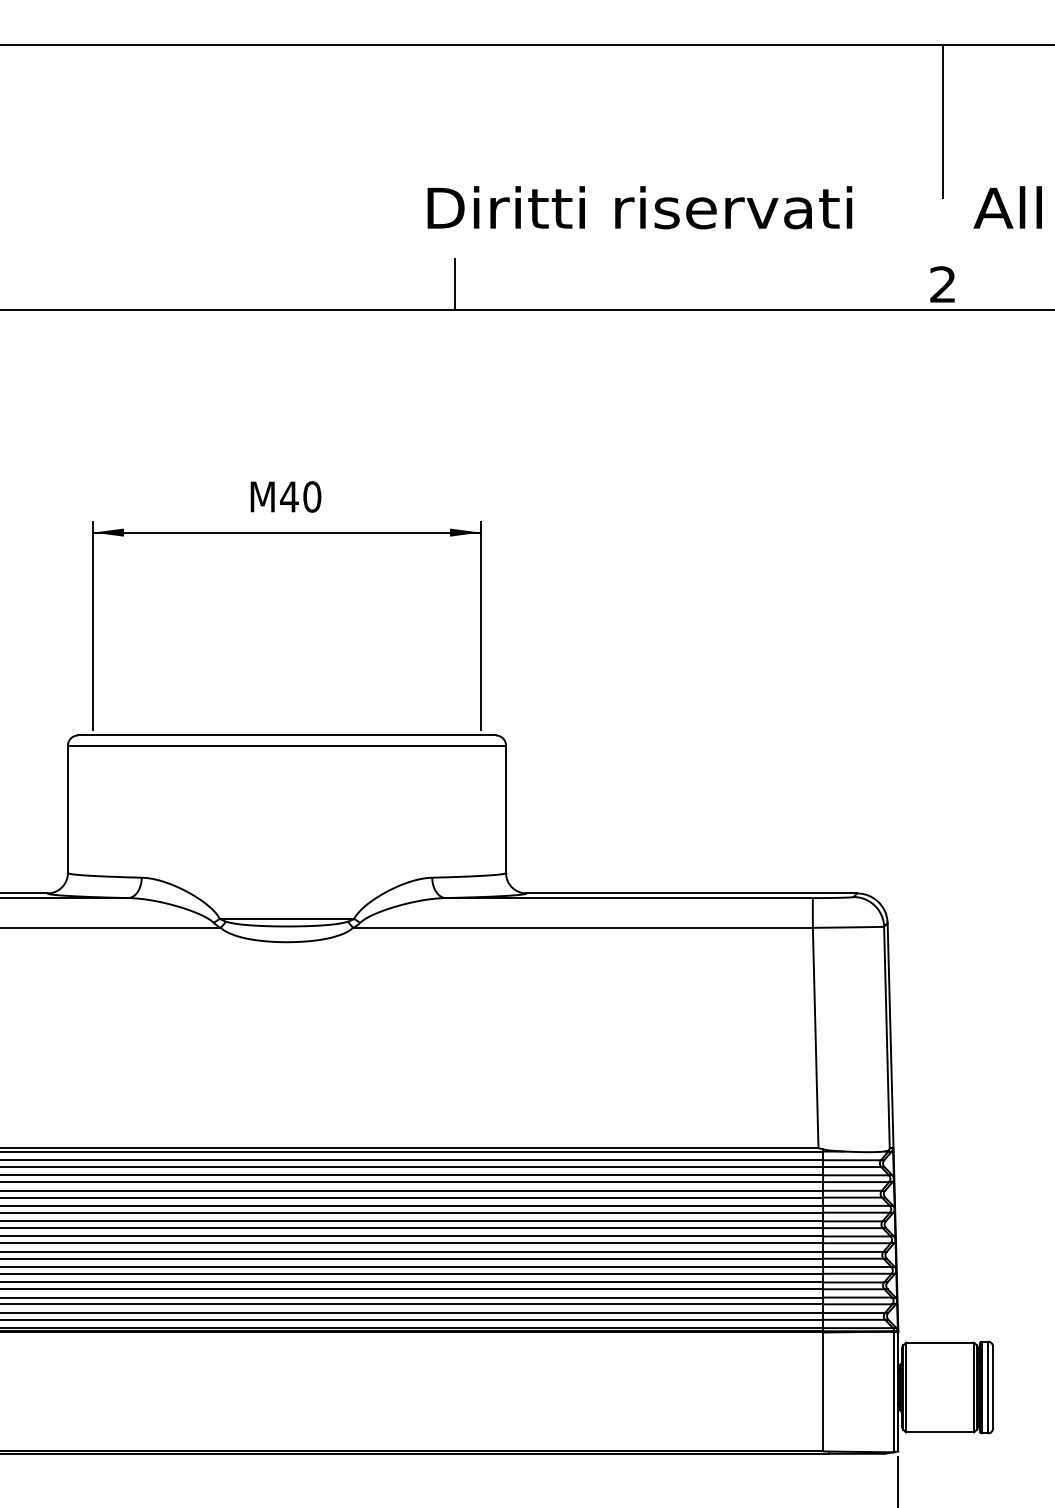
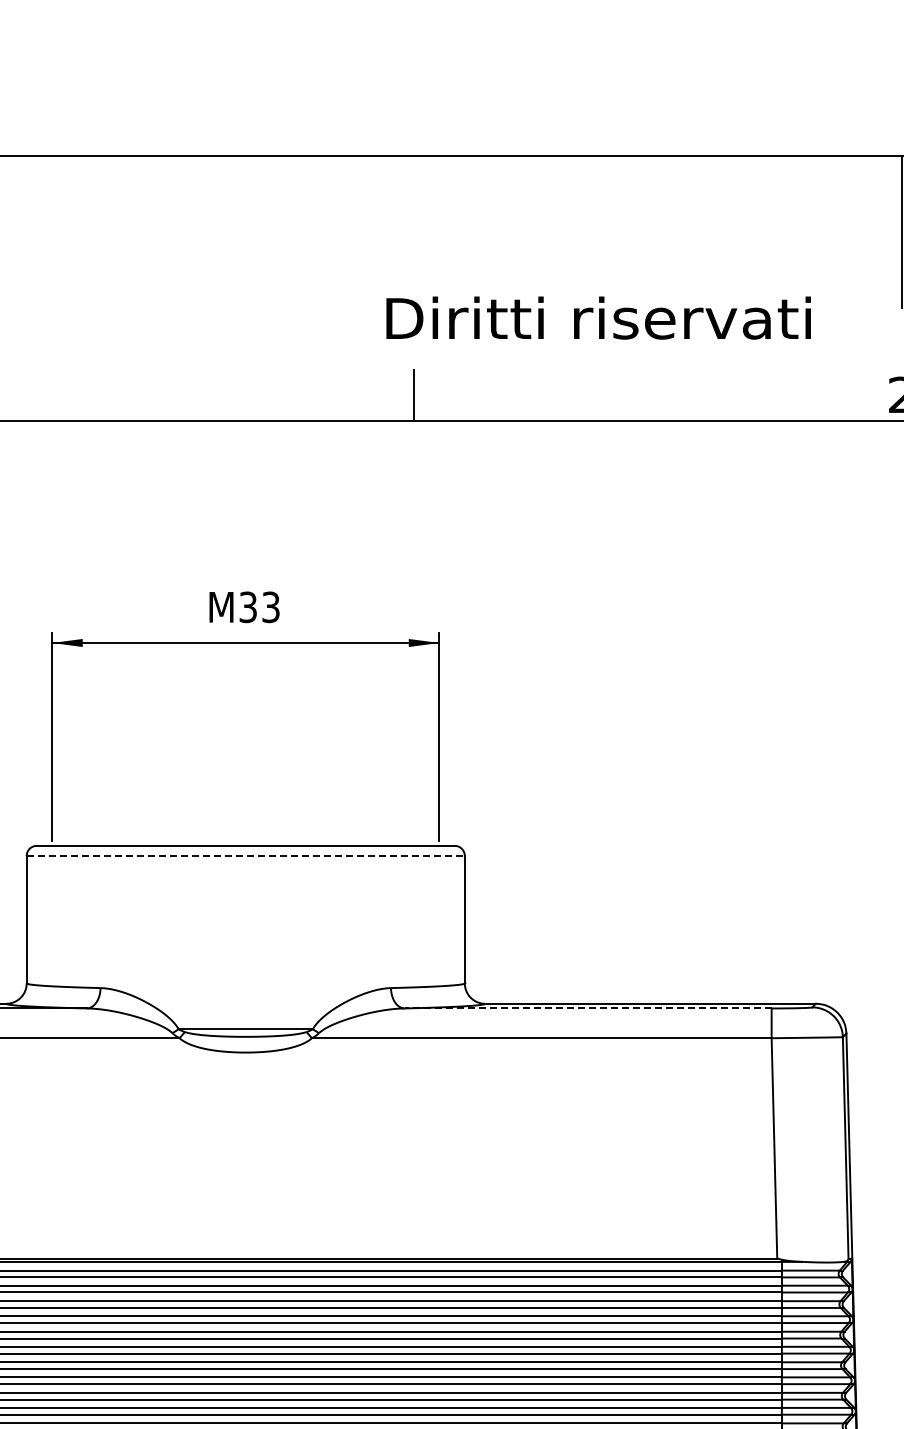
text: (300, 496) -> (259, 606), M40 -> M33
line: (287, 745) -> (246, 855), solid -> dashed
line: (629, 898) -> (588, 1008), solid -> dashed

